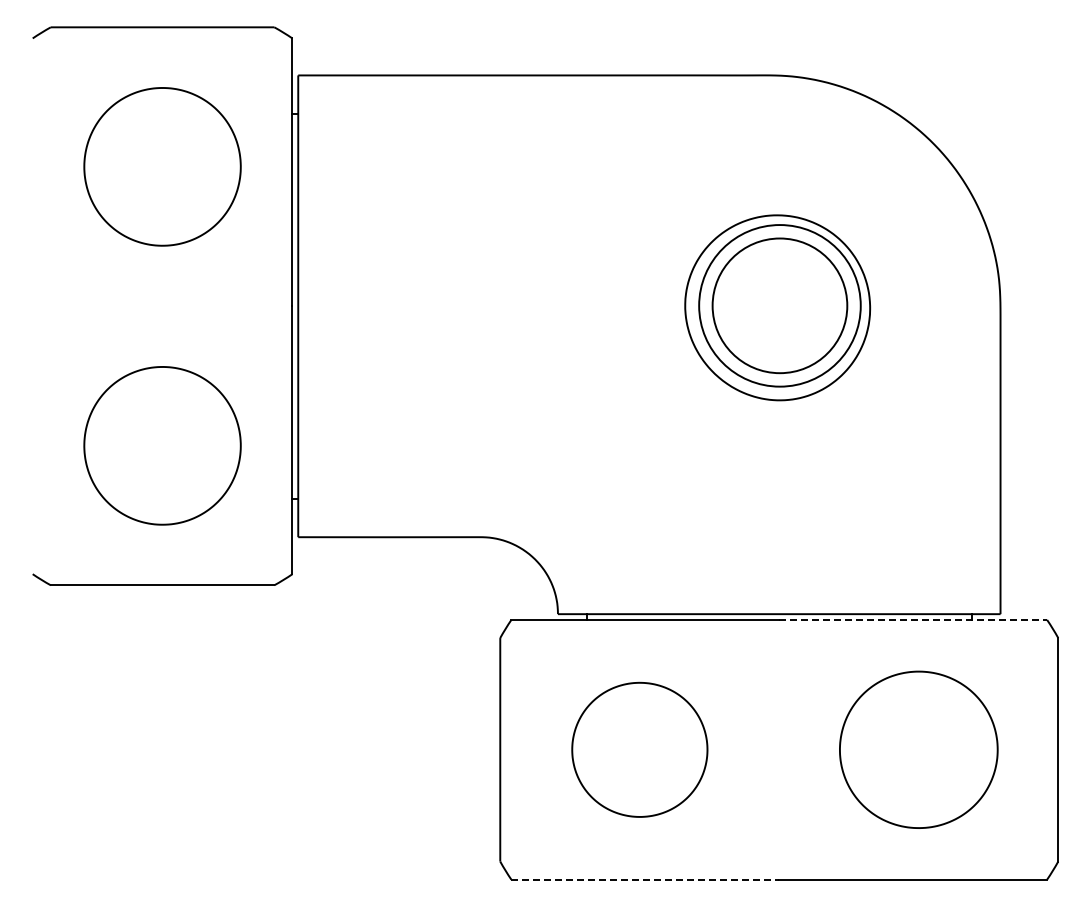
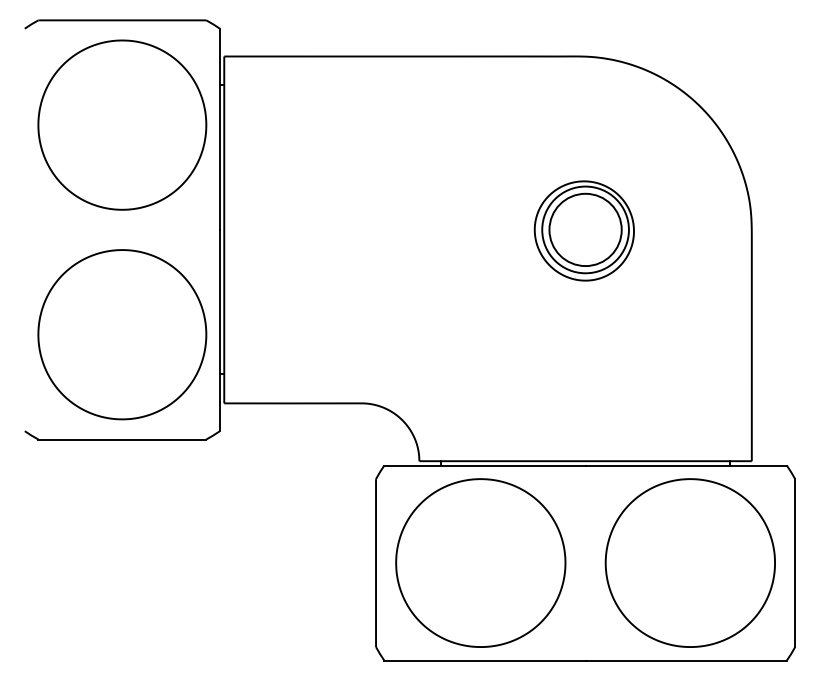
part: (162, 166) -> (122, 124), size x1.43
part: (777, 307) -> (584, 230), size x0.71
part: (162, 445) -> (122, 334), size x1.43
line: (913, 619) -> (686, 465), dashed -> solid
part: (639, 749) -> (480, 562), size x1.67
part: (918, 749) -> (690, 562), size x1.43
line: (645, 879) -> (485, 660), dashed -> solid

